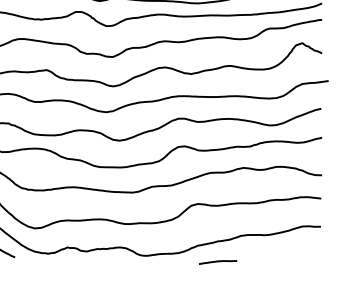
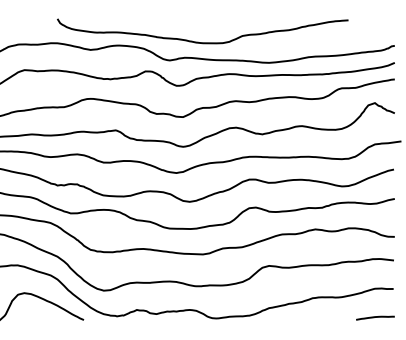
line: (218, 261) -> (375, 317), moved

